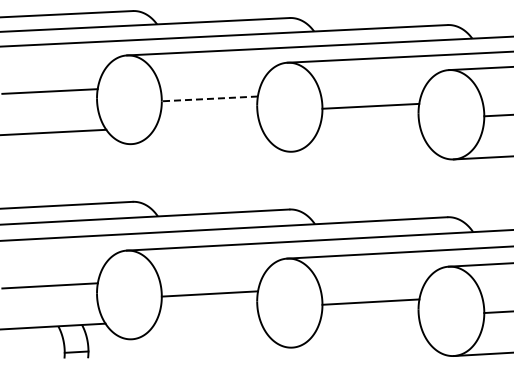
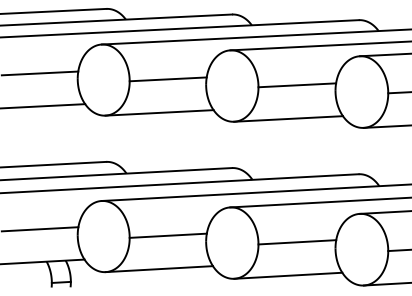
line: (209, 98) -> (167, 79), dashed -> solid
line: (198, 140) -> (159, 112), added
line: (359, 147) -> (288, 118), added
line: (198, 335) -> (159, 269), added
line: (359, 343) -> (288, 275), added

